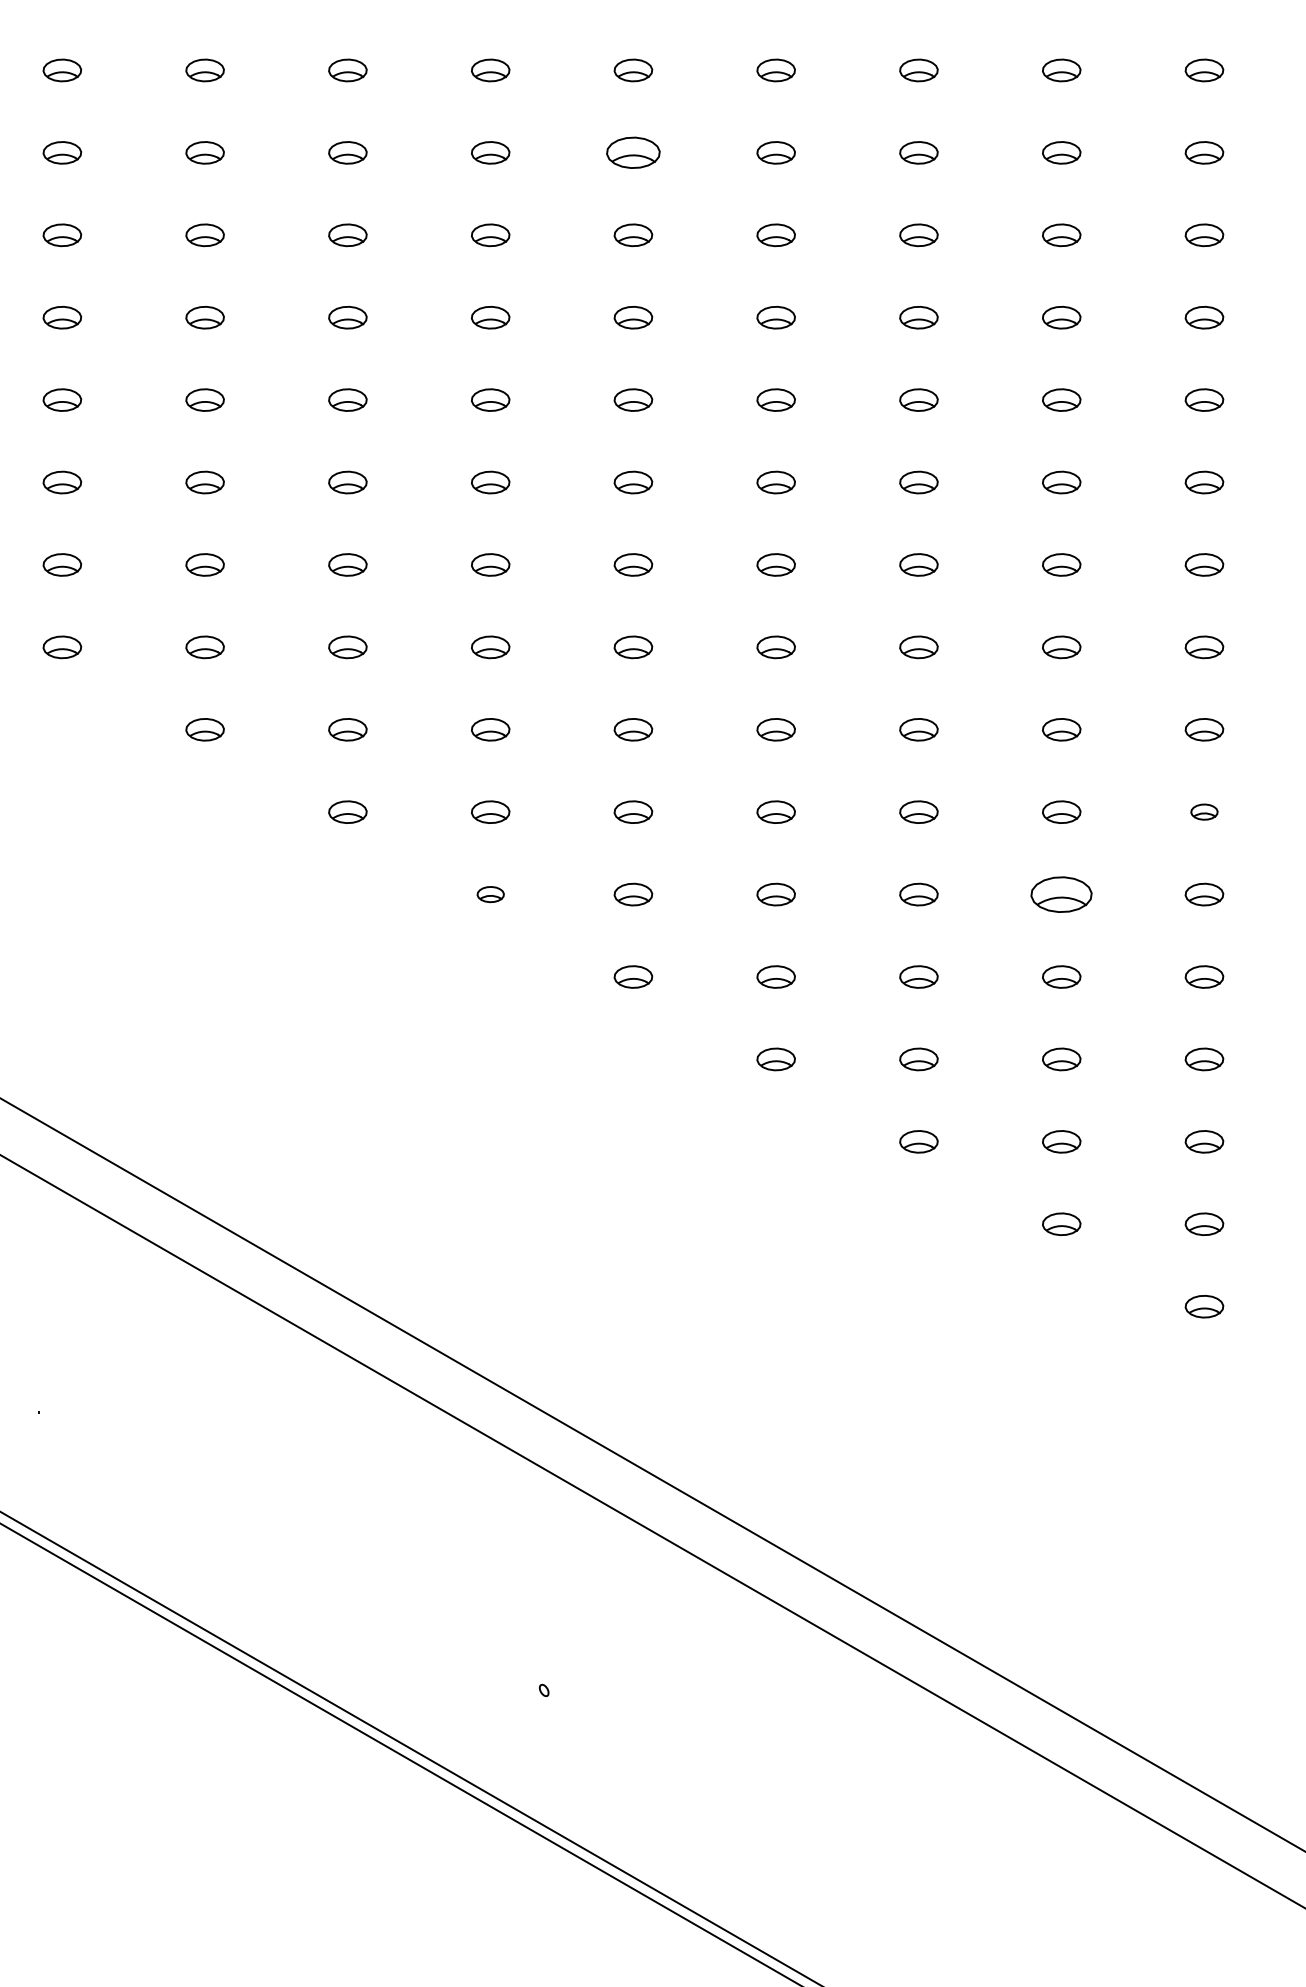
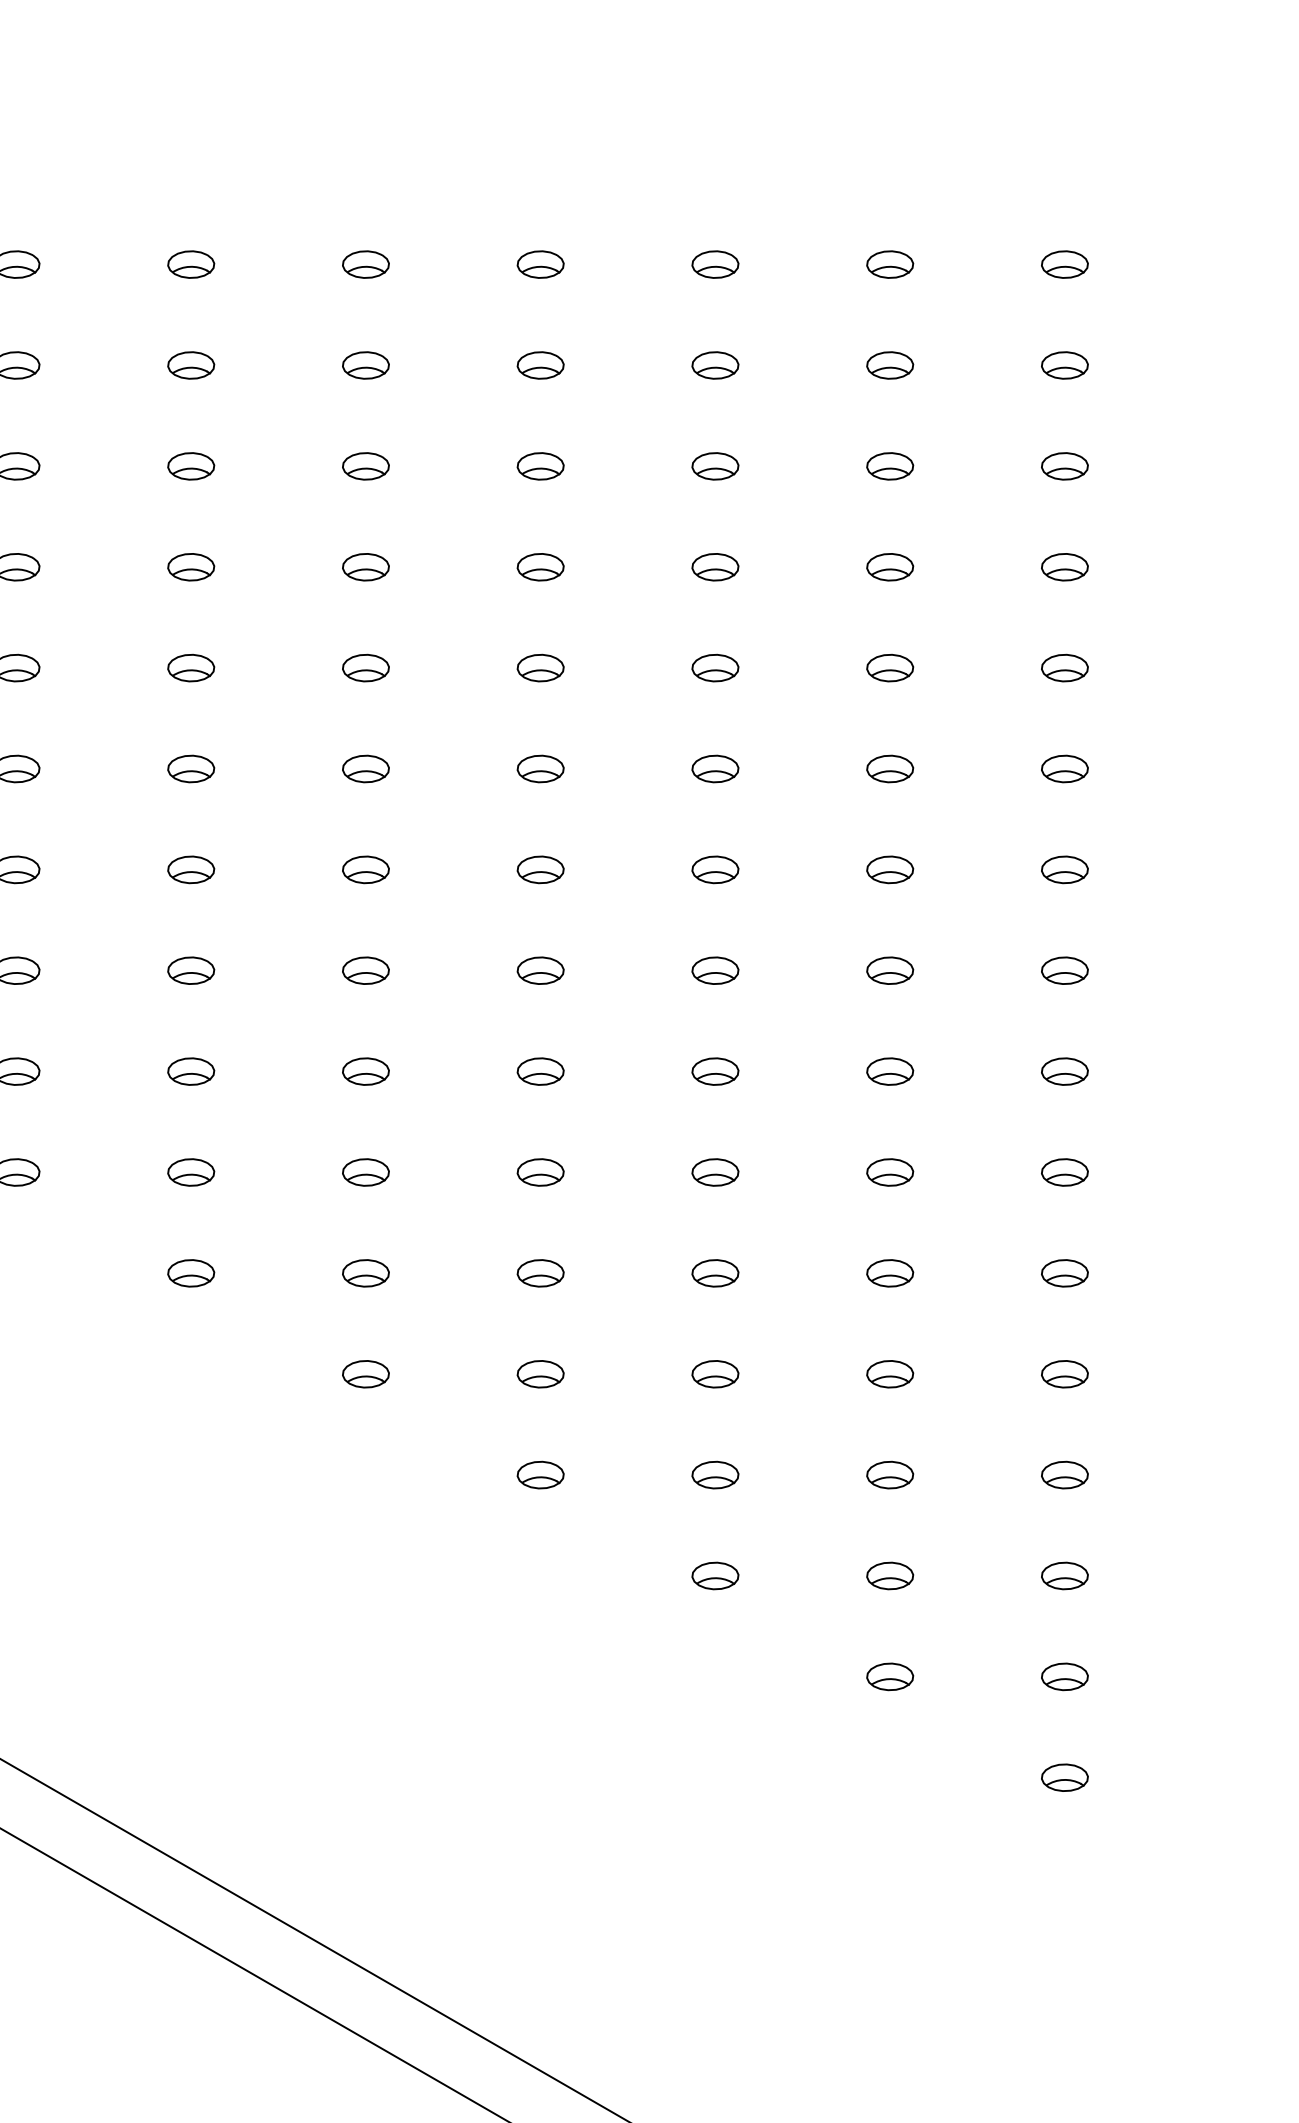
part: (633, 152) -> (366, 365), size x0.71
part: (1204, 811) -> (1064, 1171), size x1.43
part: (490, 894) -> (191, 1273), size x1.43
part: (1061, 894) -> (889, 1273), size x0.62

